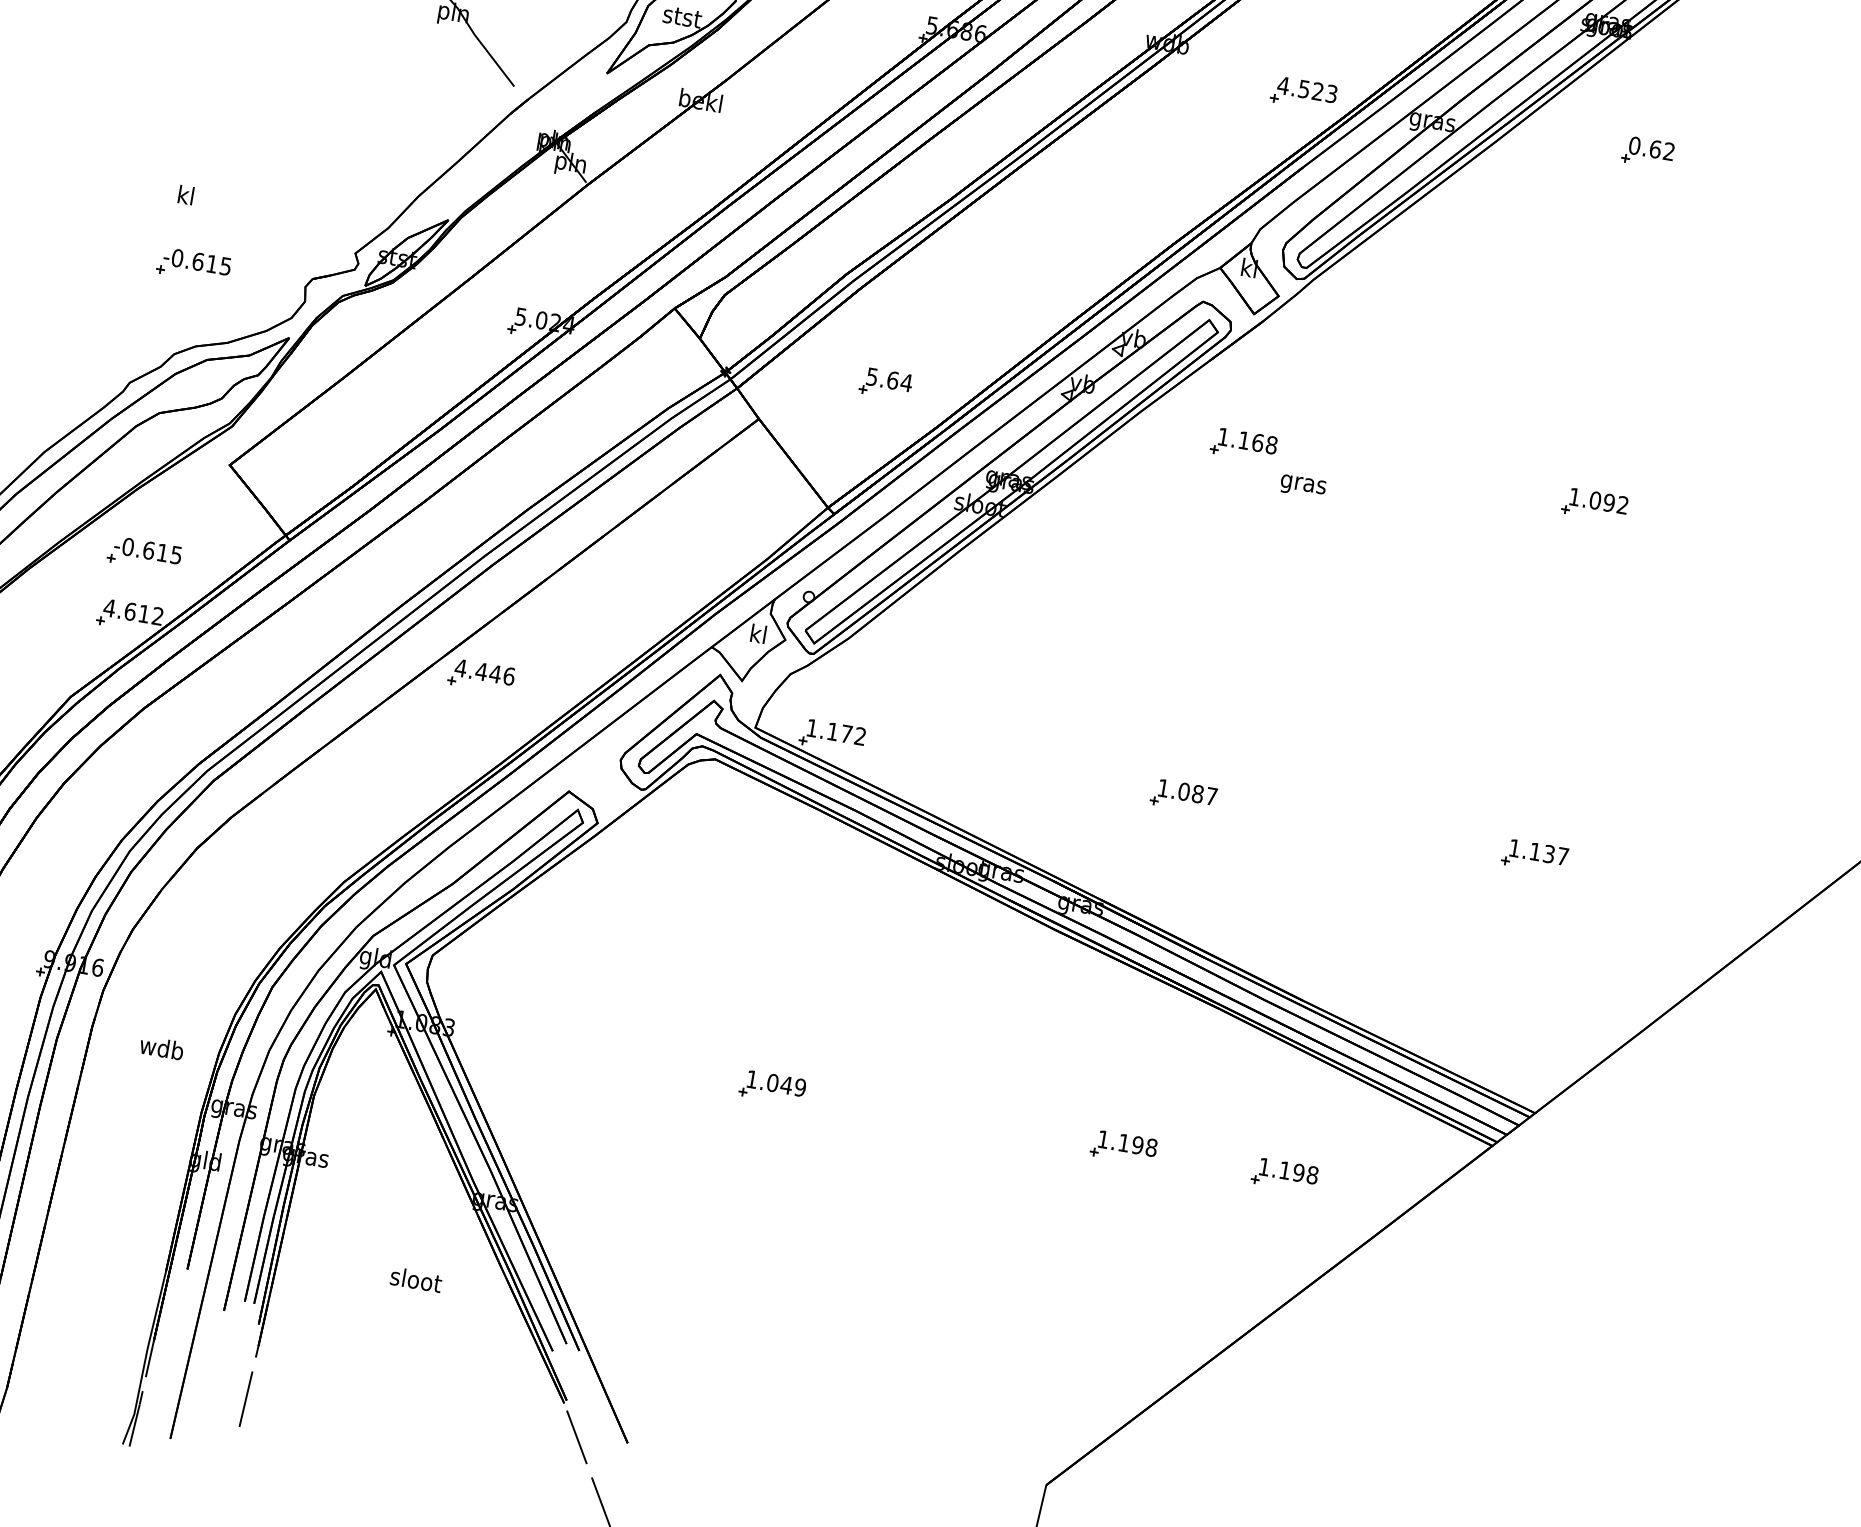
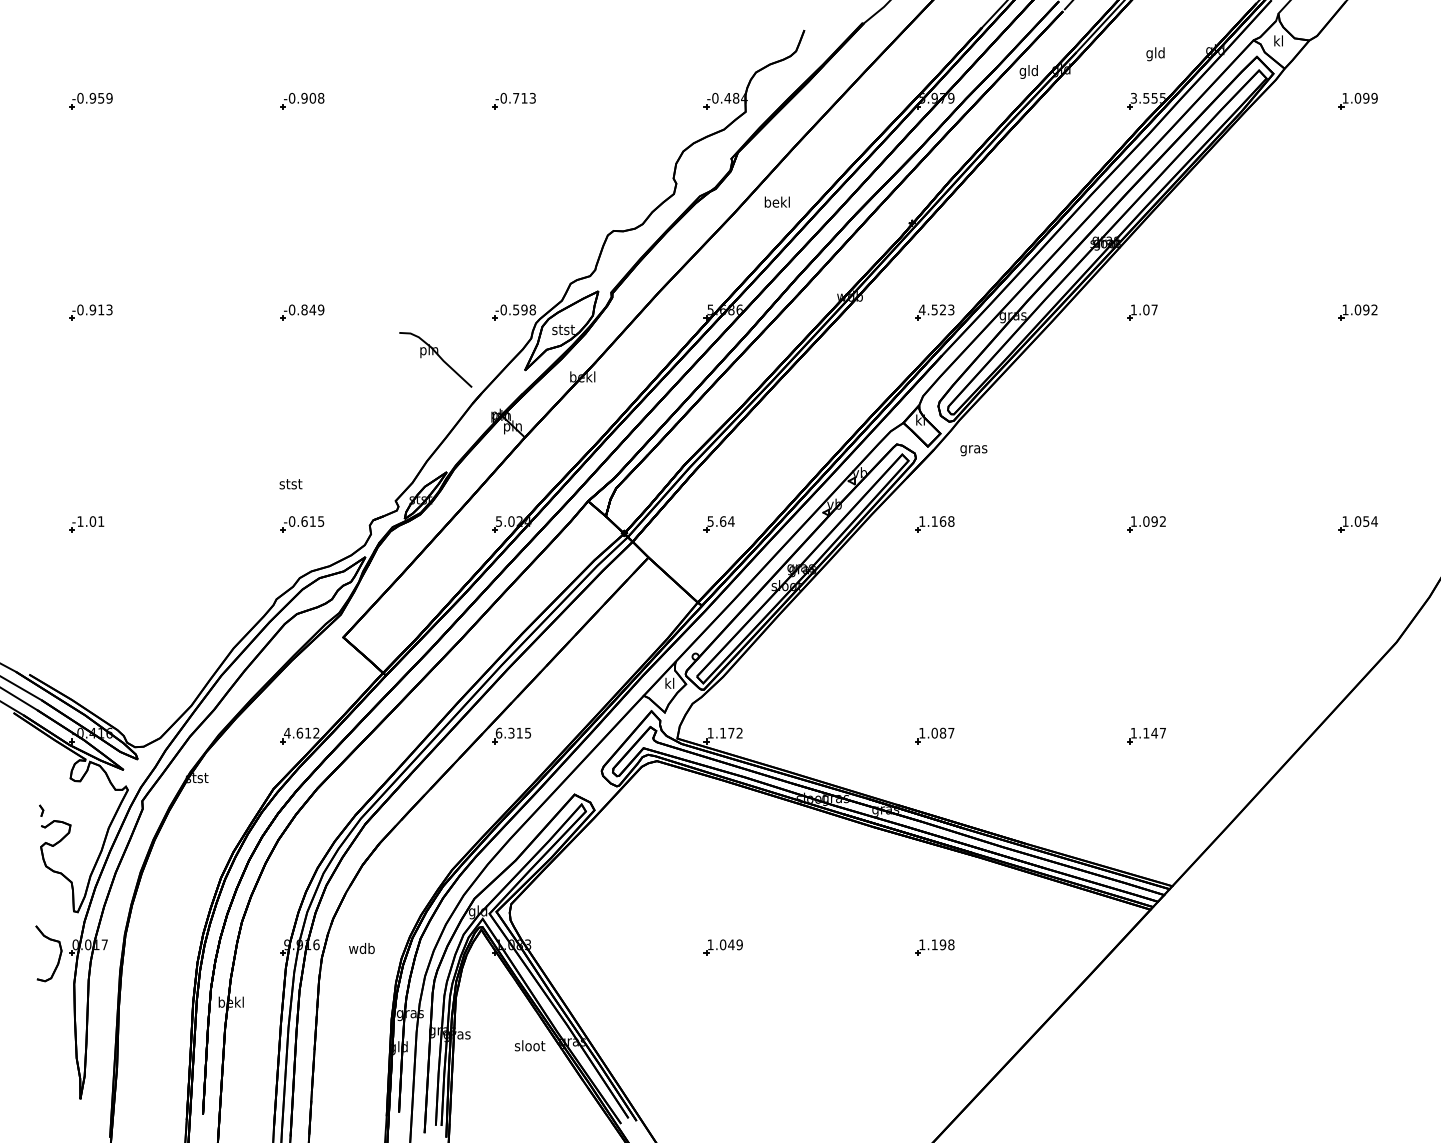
text: (1650, 147) -> (1143, 309), 0.62 -> 1.07
text: (185, 194) -> (290, 483), kl -> stst
text: (1302, 486) -> (973, 450), moved
part: (144, 554) -> (302, 698), removed
text: (485, 671) -> (513, 732), 4.446 -> 6.315
text: (1549, 852) -> (1154, 732), 1.137 -> 1.147
text: (161, 1047) -> (361, 948), moved
part: (1283, 1174) -> (1031, 947), removed
text: (415, 1279) -> (529, 1045), moved

